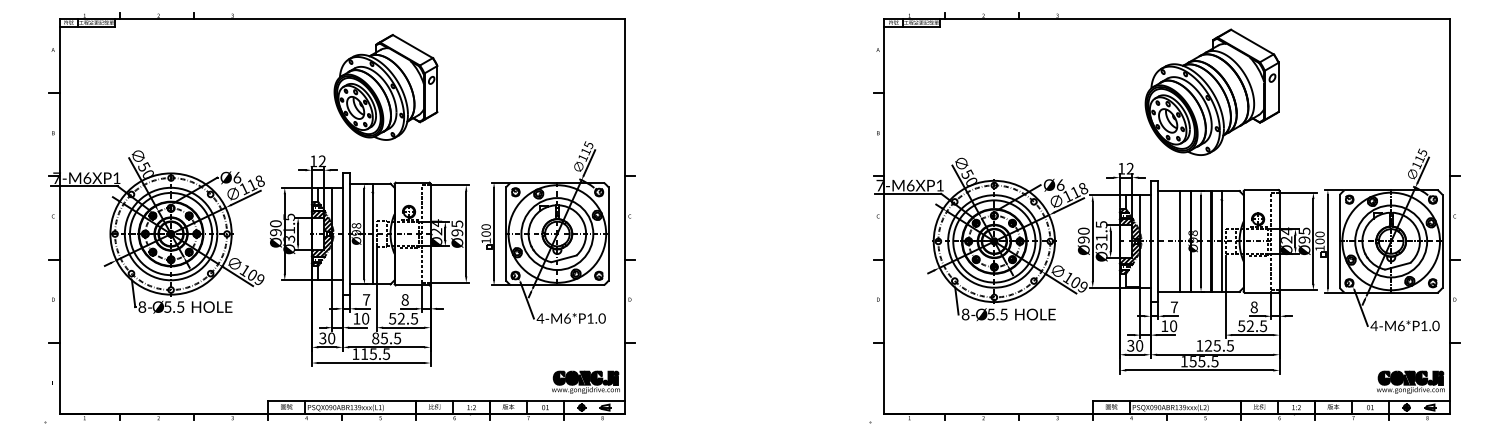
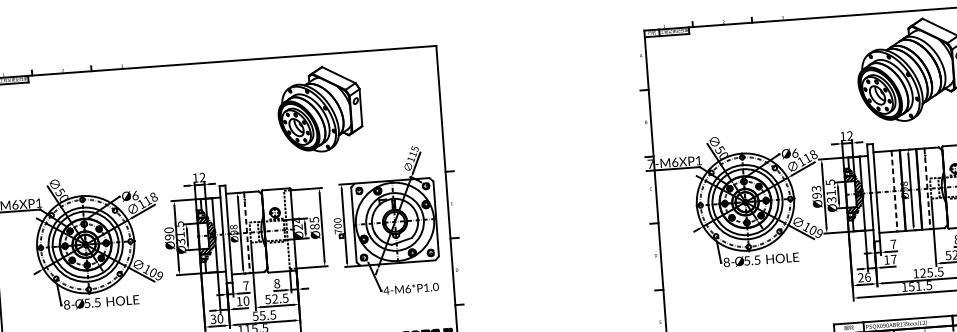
part: (385, 87) -> (319, 109), moved
text: (1083, 230) -> (816, 188), Ø90 -> Ø93
text: (457, 232) -> (315, 226), Ø95 -> Ø85
line: (372, 234) -> (247, 233), solid -> dashed
text: (485, 240) -> (337, 231), 100 -> 700
line: (1180, 241) -> (894, 191), solid -> dashed
line: (1221, 241) -> (927, 188), solid -> dashed
text: (1173, 326) -> (893, 259), 10 -> 17
text: (375, 338) -> (255, 316), 85.5 -> 55.5
text: (1135, 345) -> (864, 277), 30 -> 26
text: (1201, 361) -> (918, 286), 155.5 -> 151.5

